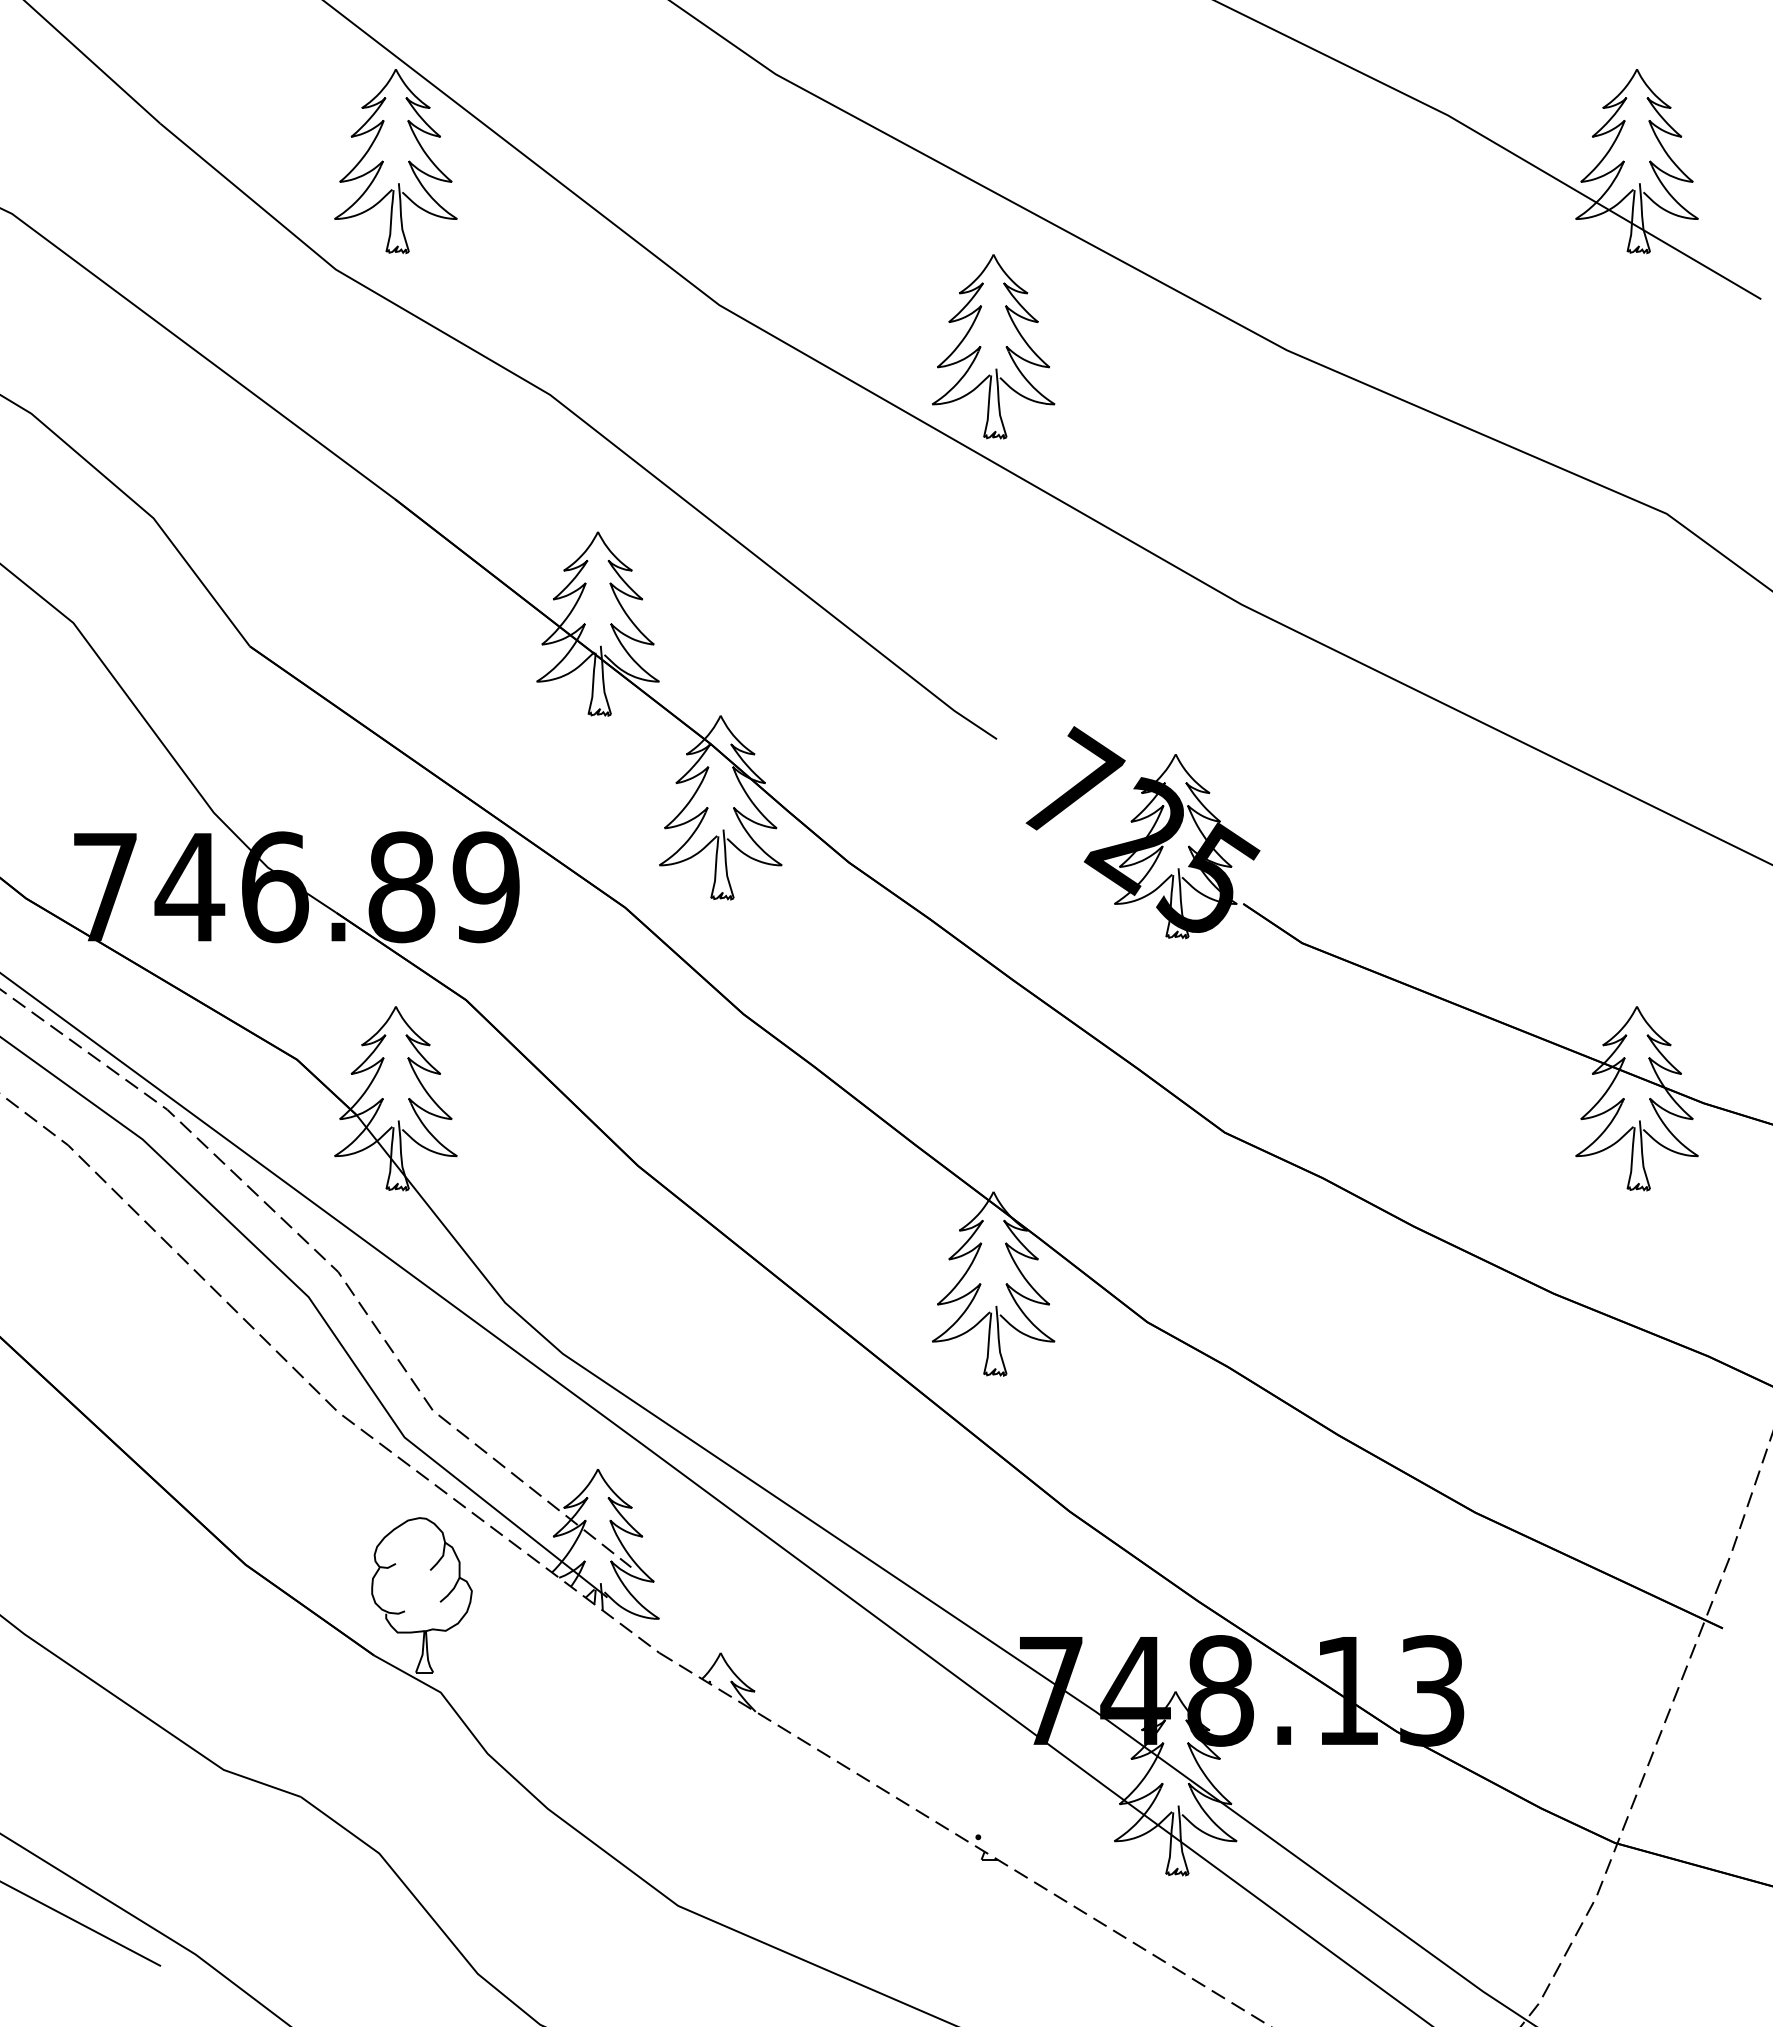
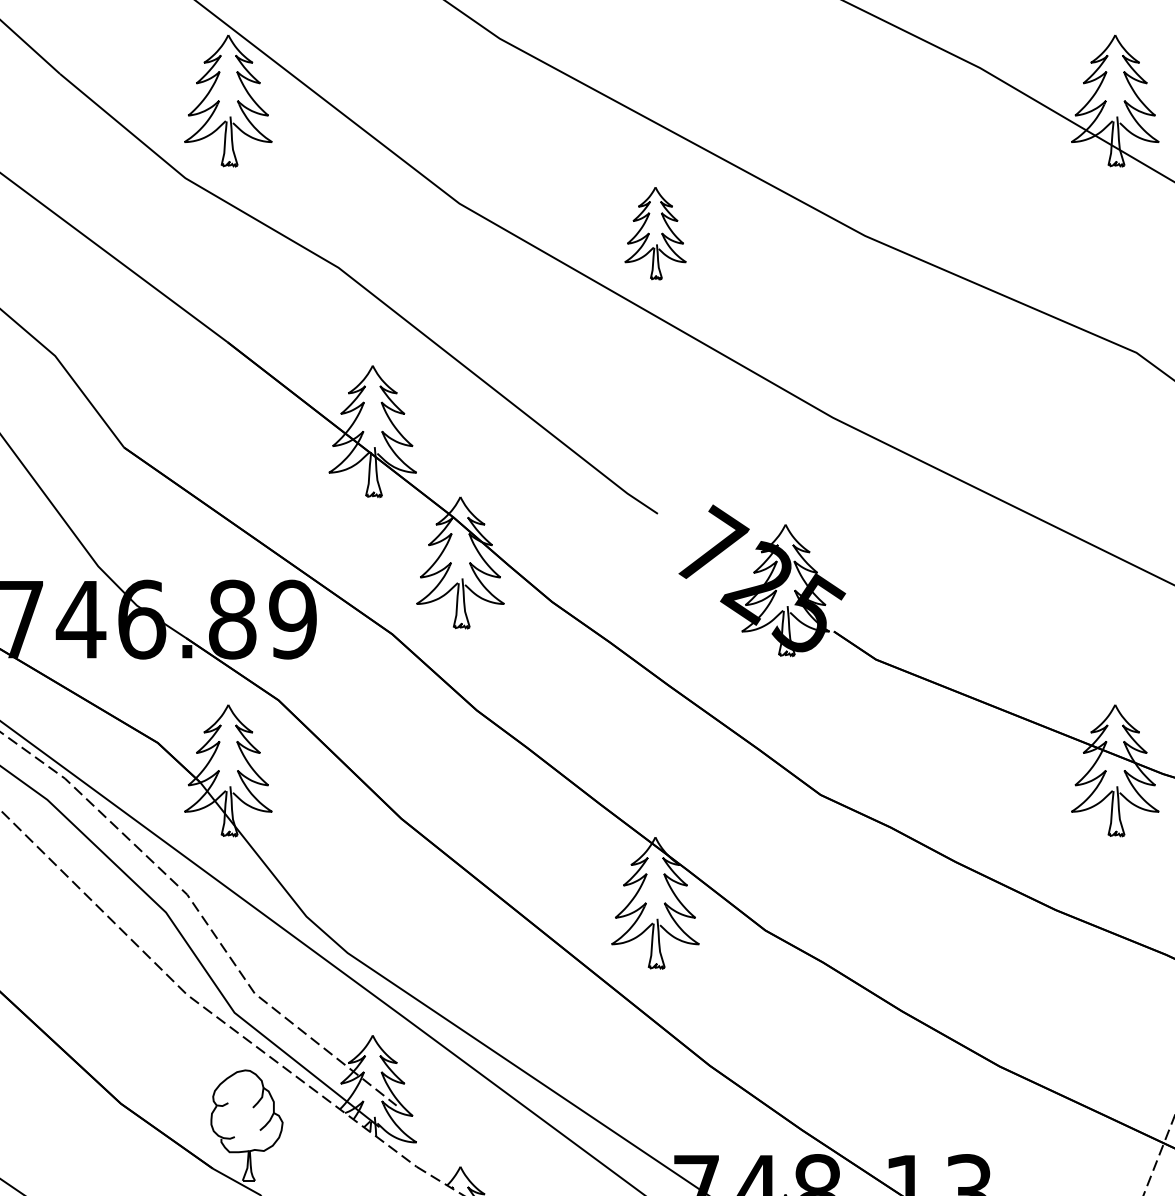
part: (993, 346) -> (655, 233), size x0.7

